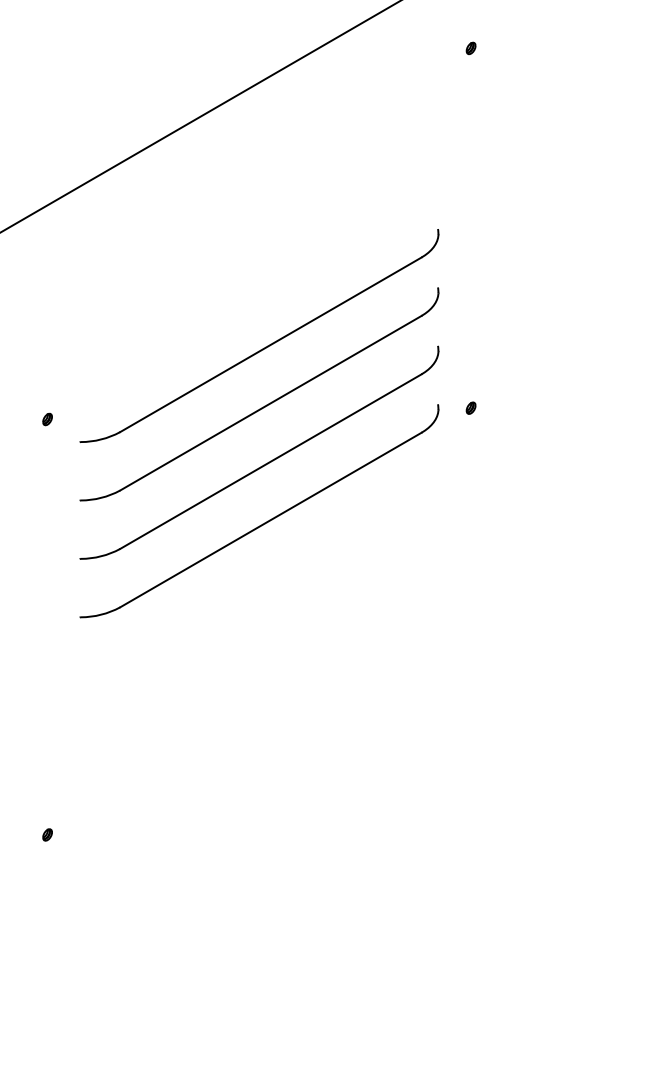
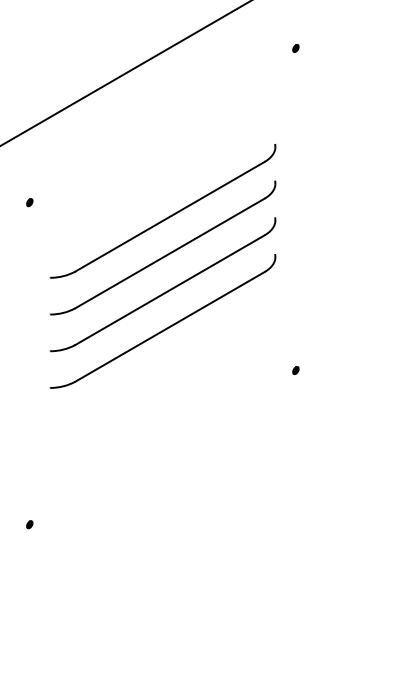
part: (470, 48) -> (295, 48), moved
part: (470, 408) -> (295, 370), moved
part: (47, 419) -> (29, 202), moved

